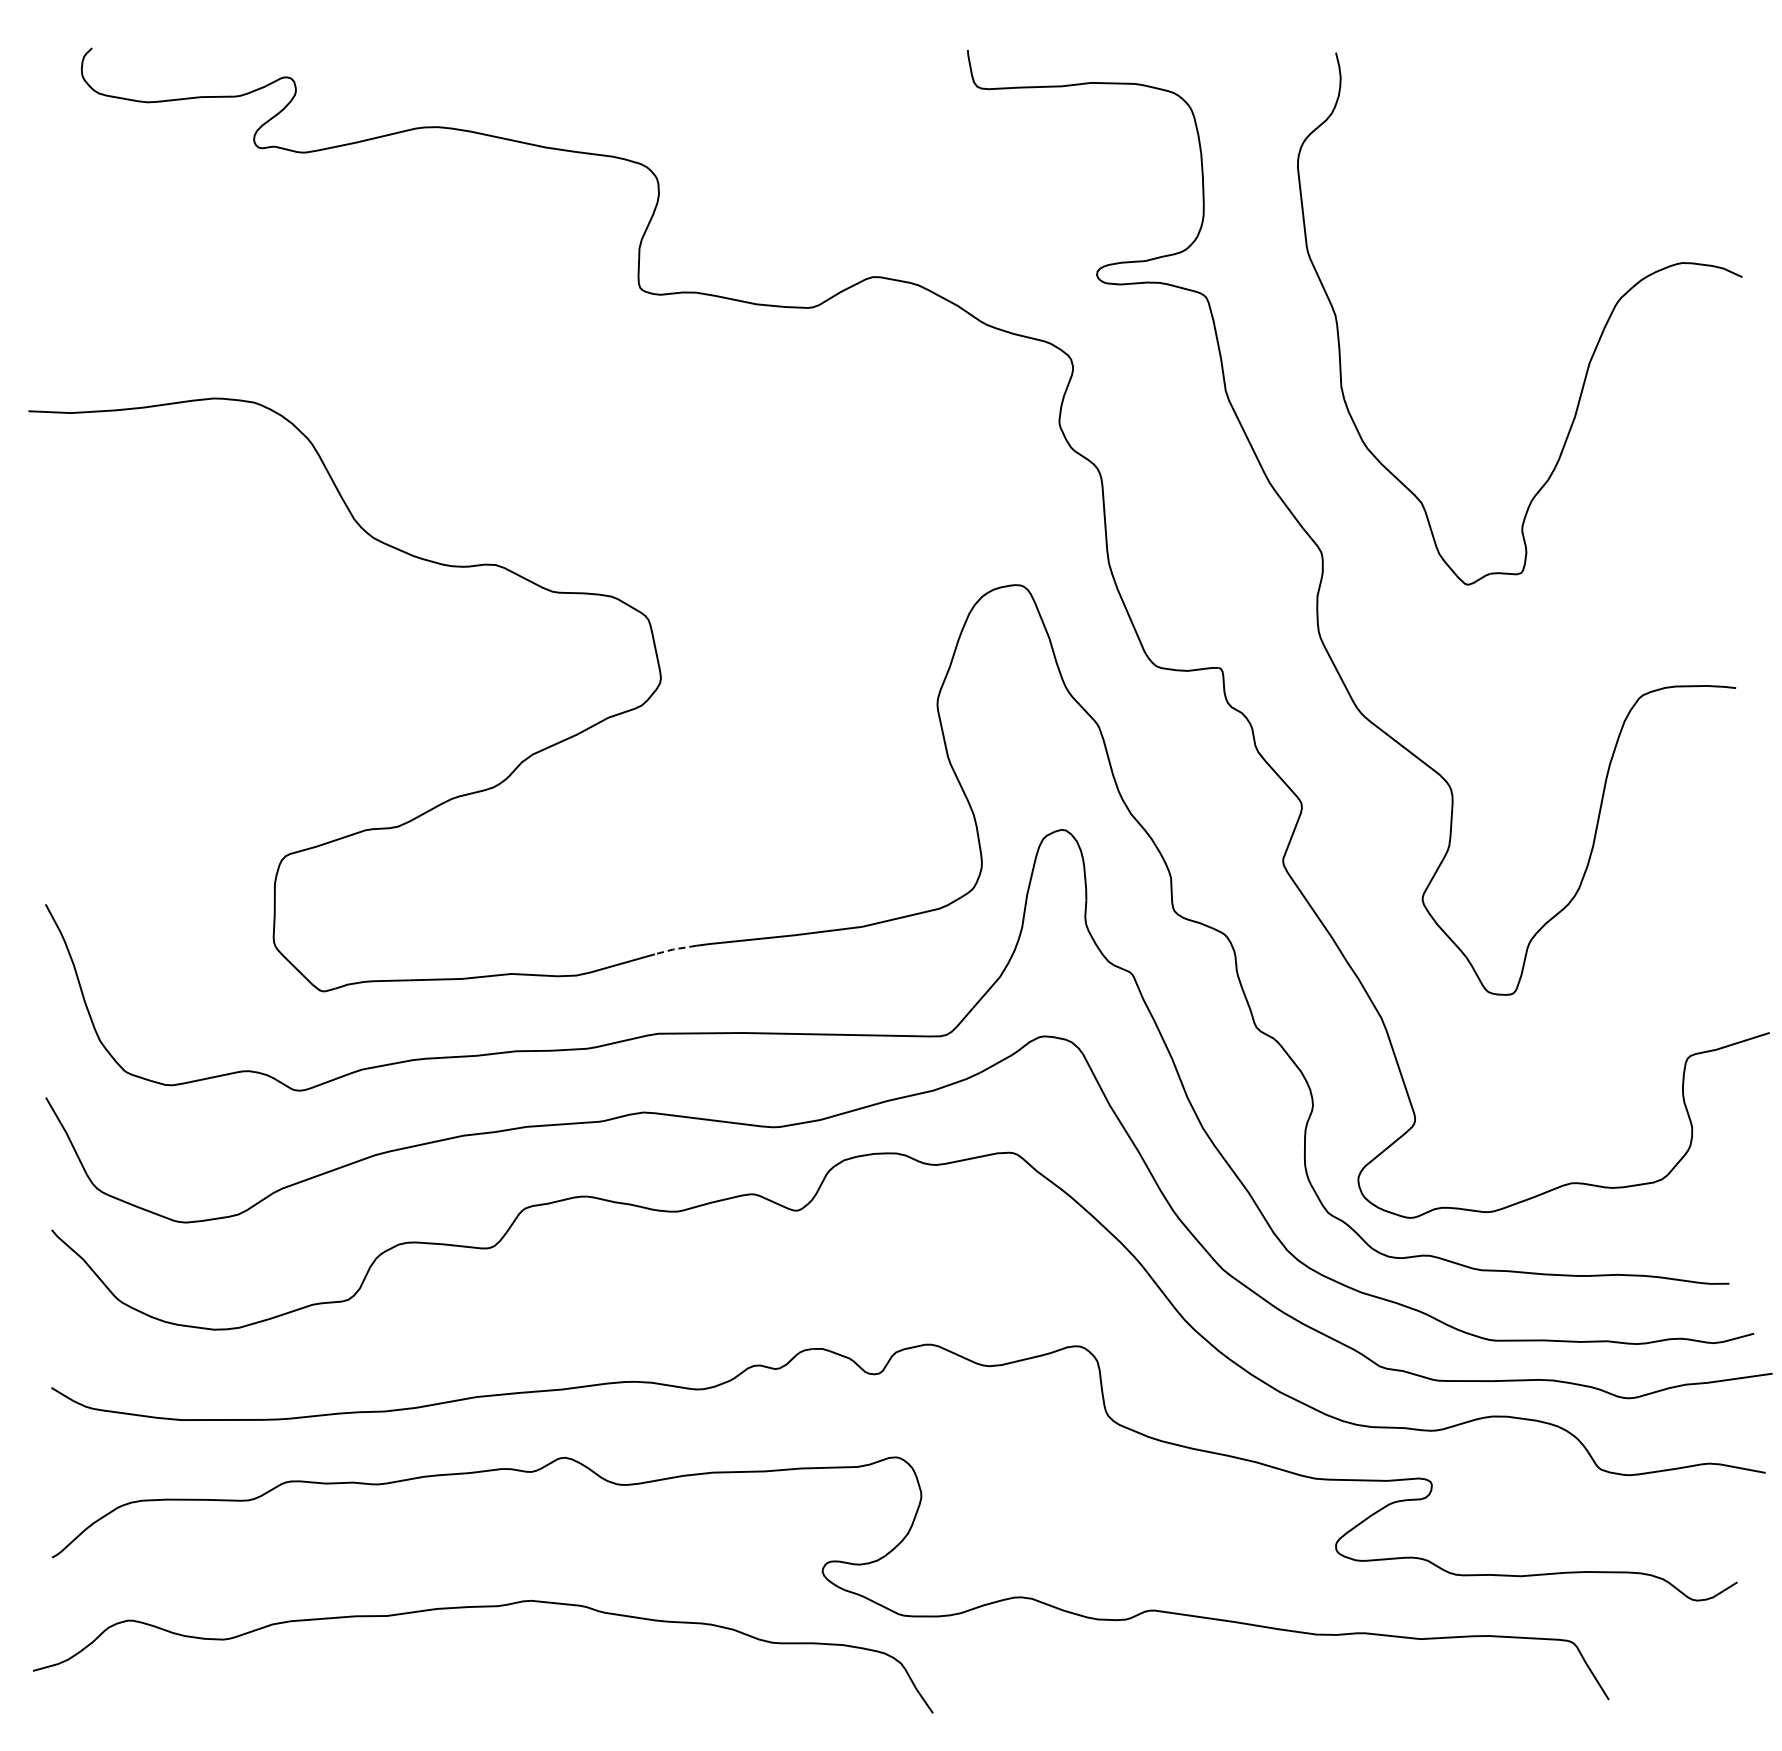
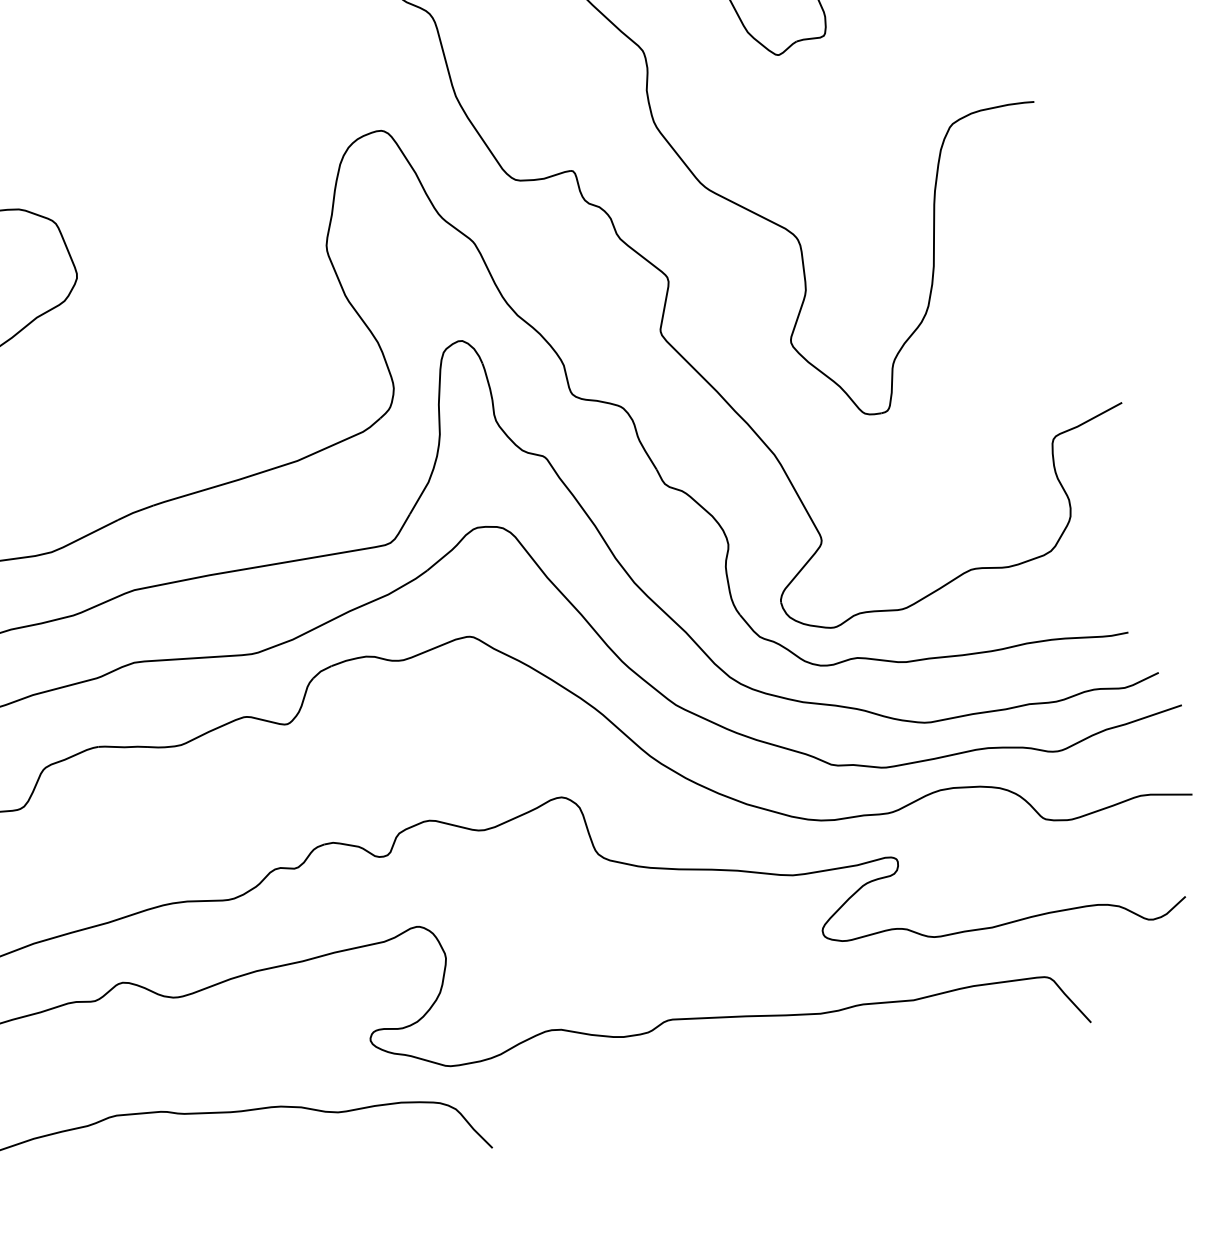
line: (674, 949) -> (134, 512), dashed -> solid

